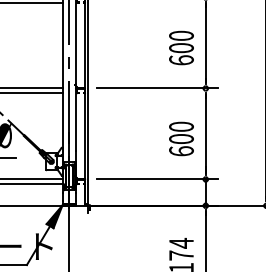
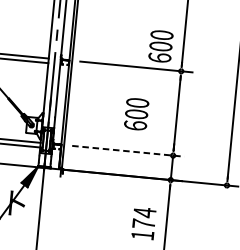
text: (181, 47) -> (160, 45), moved
text: (181, 138) -> (136, 113), moved
line: (157, 179) -> (128, 151), solid -> dashed

